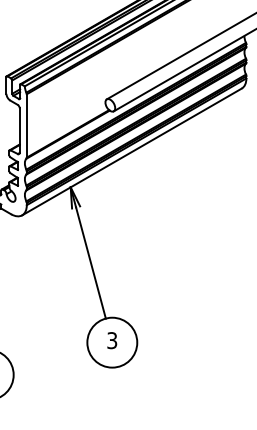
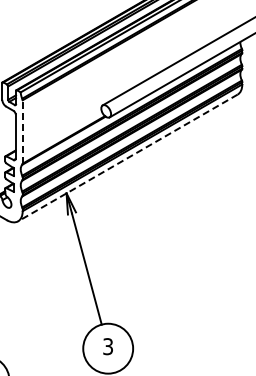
line: (26, 125) -> (22, 131), solid -> dashed
line: (132, 151) -> (128, 157), solid -> dashed

